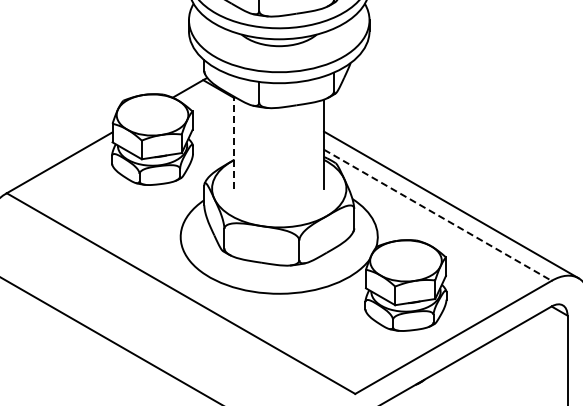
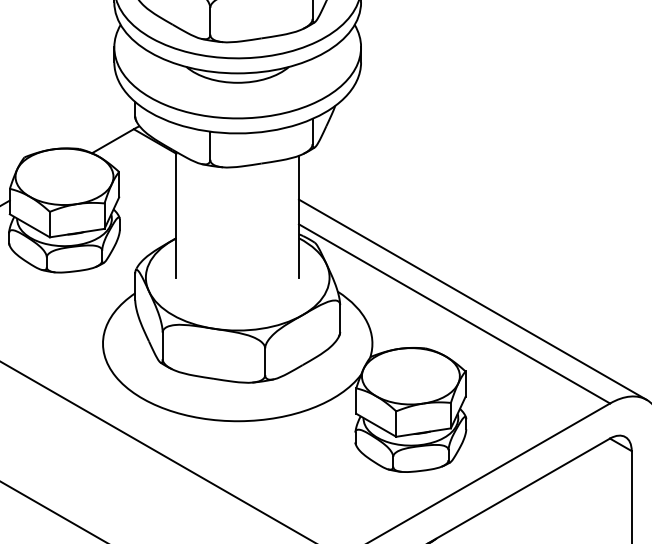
line: (234, 142) -> (176, 214), dashed -> solid
line: (438, 215) -> (455, 314), dashed -> solid

